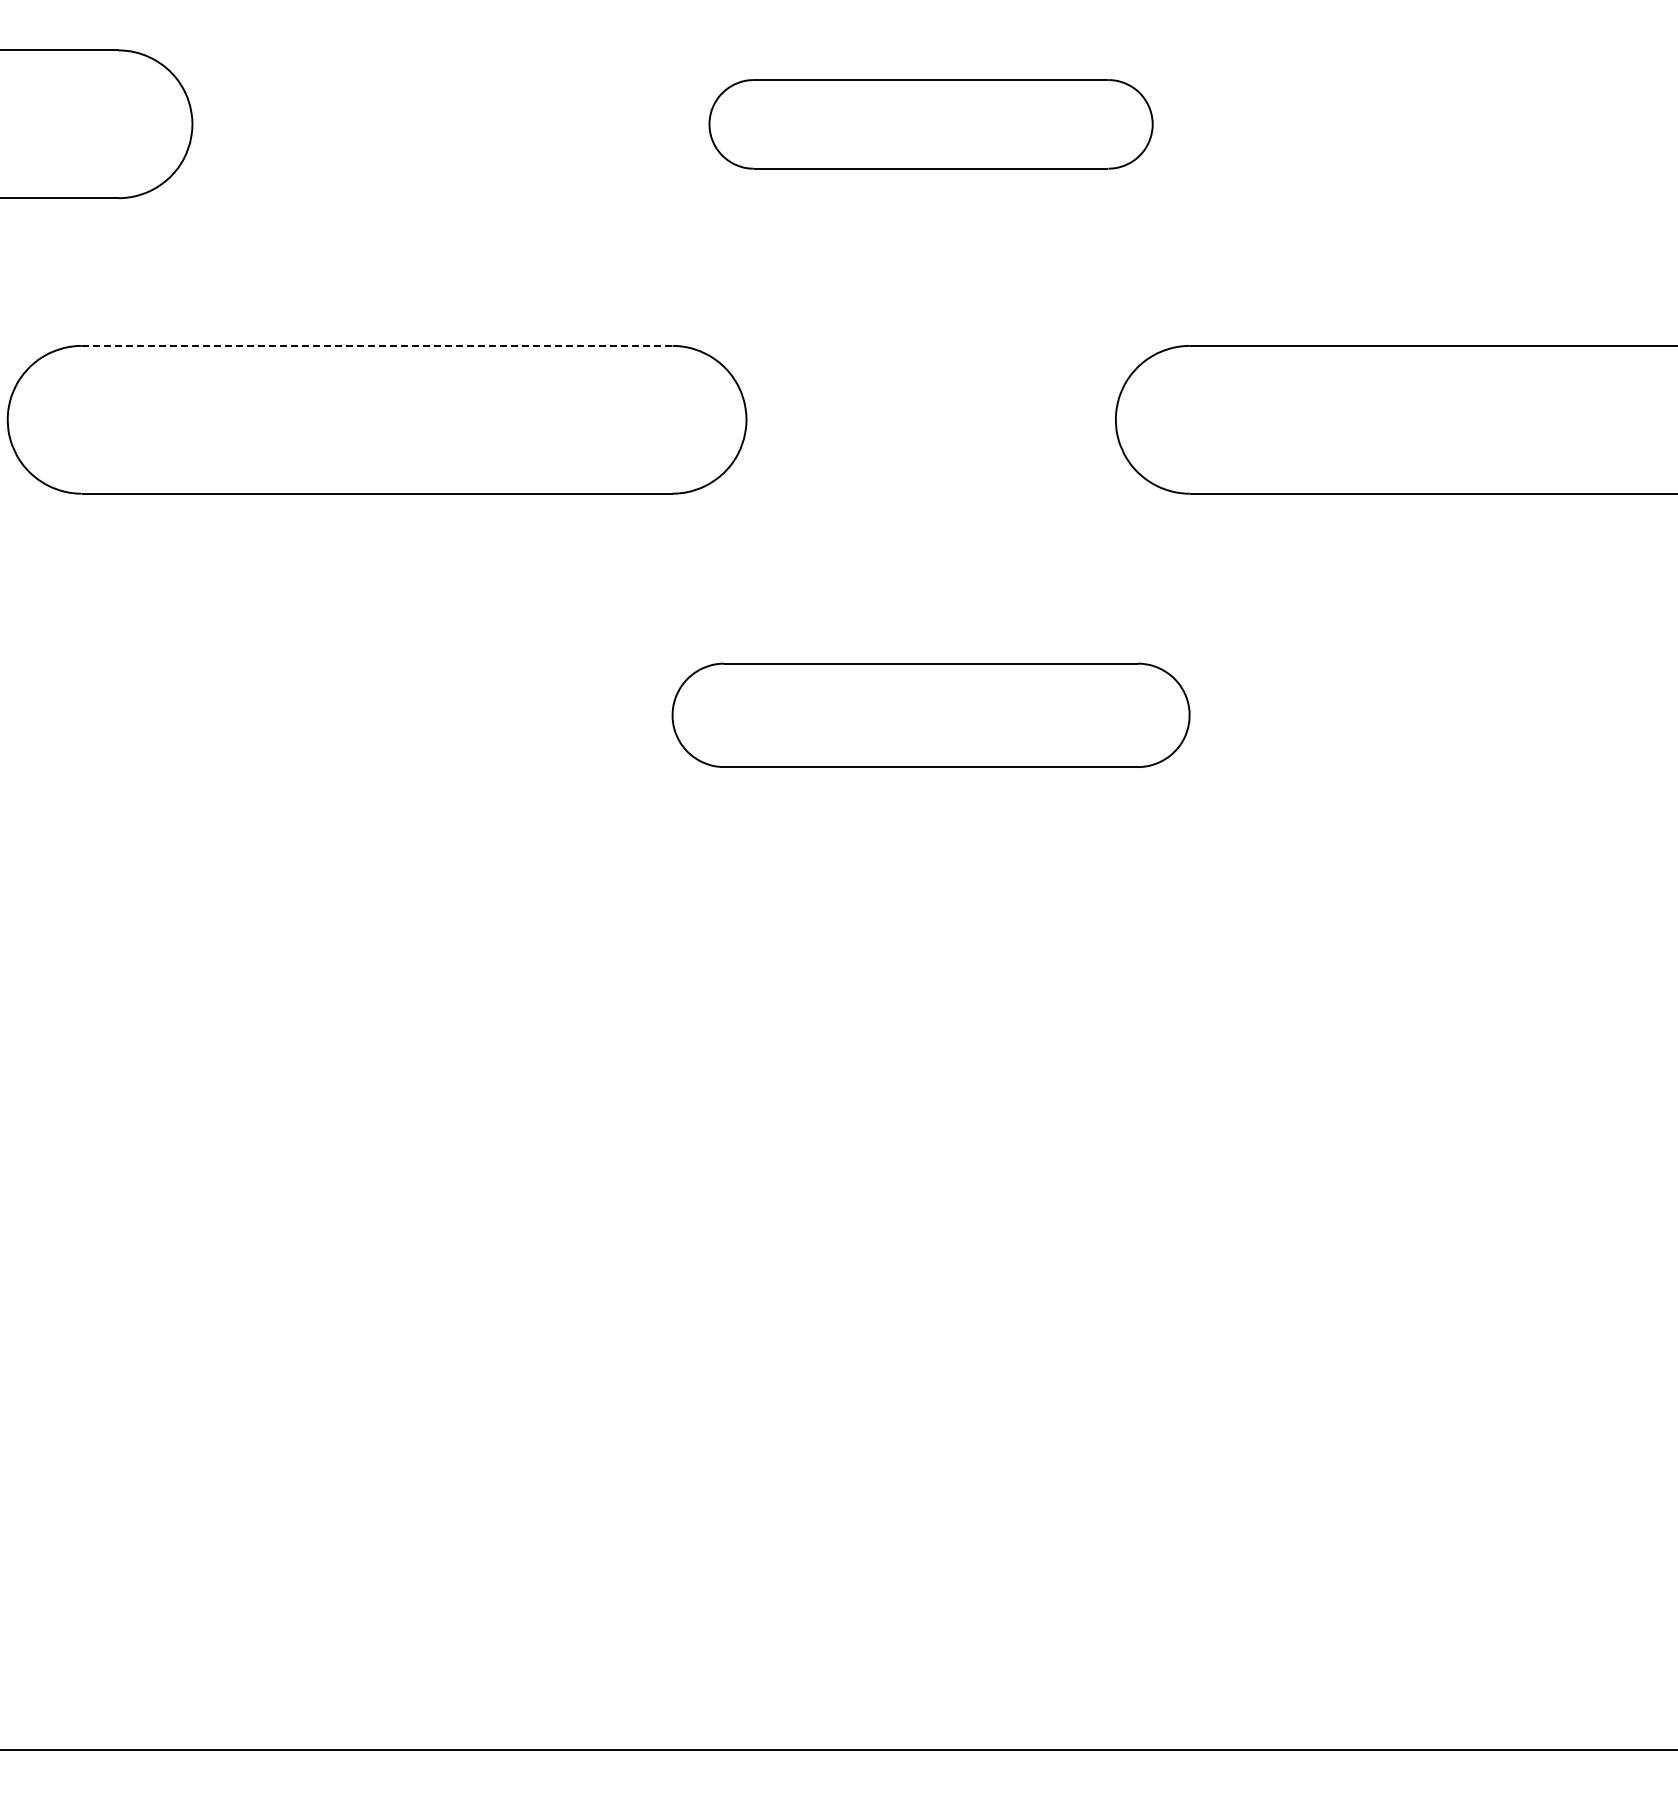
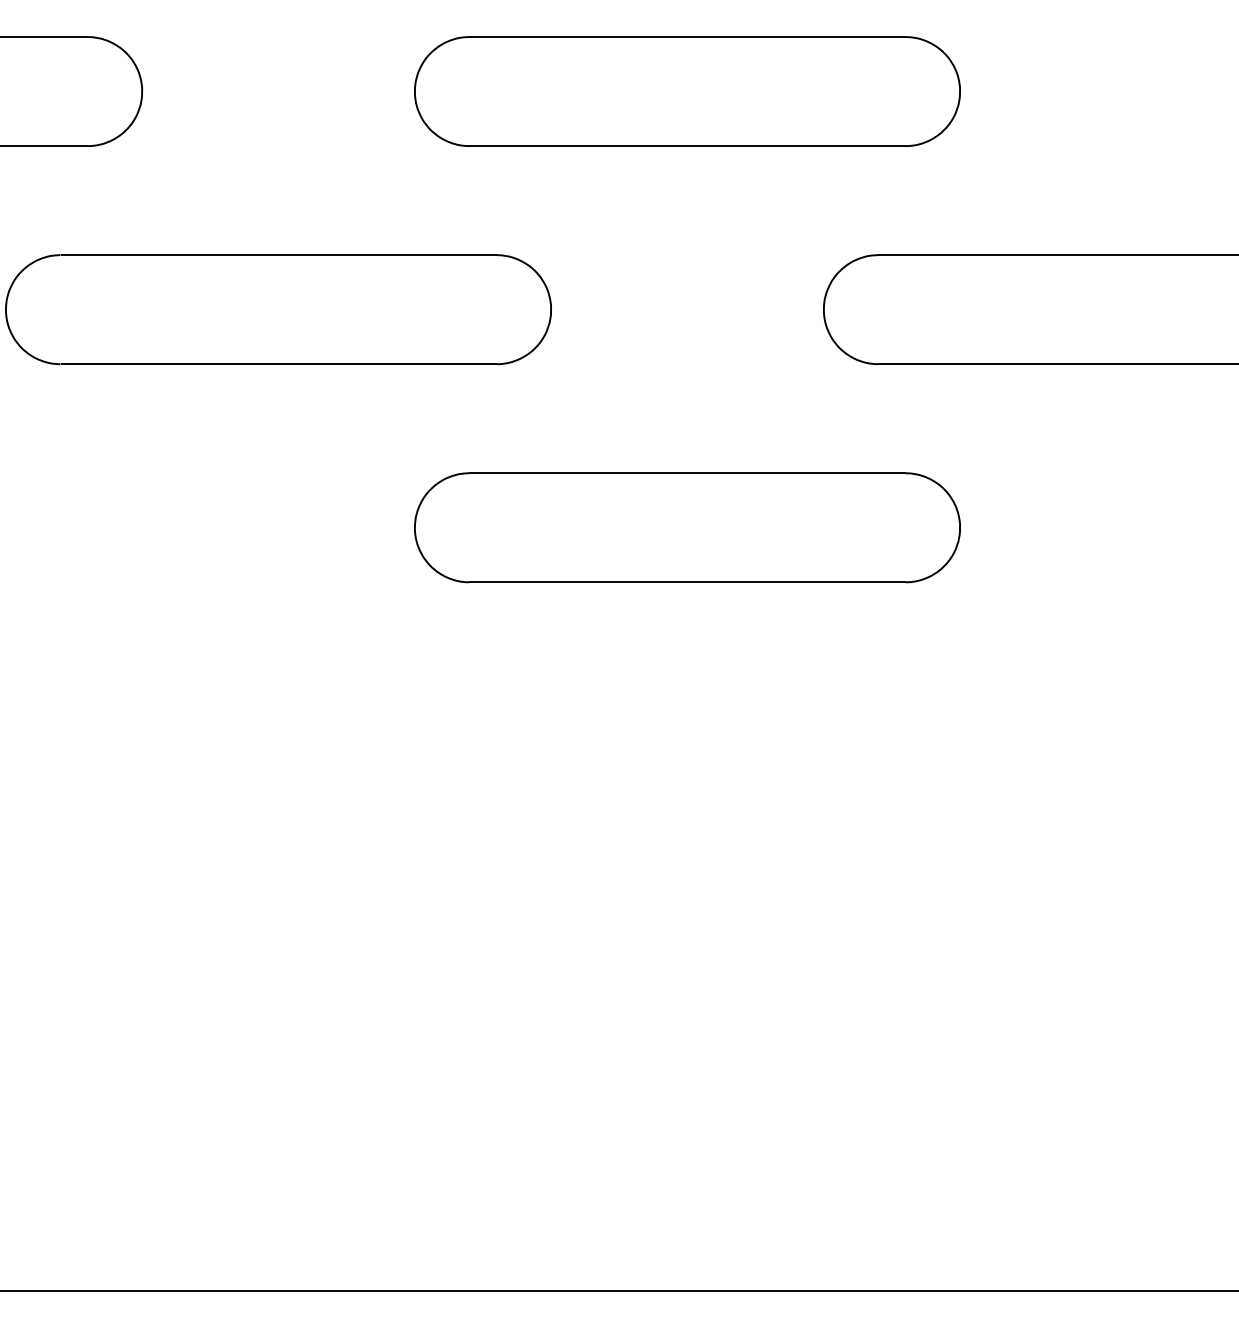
part: (930, 124) -> (687, 91), size x1.67
line: (377, 345) -> (278, 254), dashed -> solid
part: (930, 715) -> (687, 527), size x1.43

